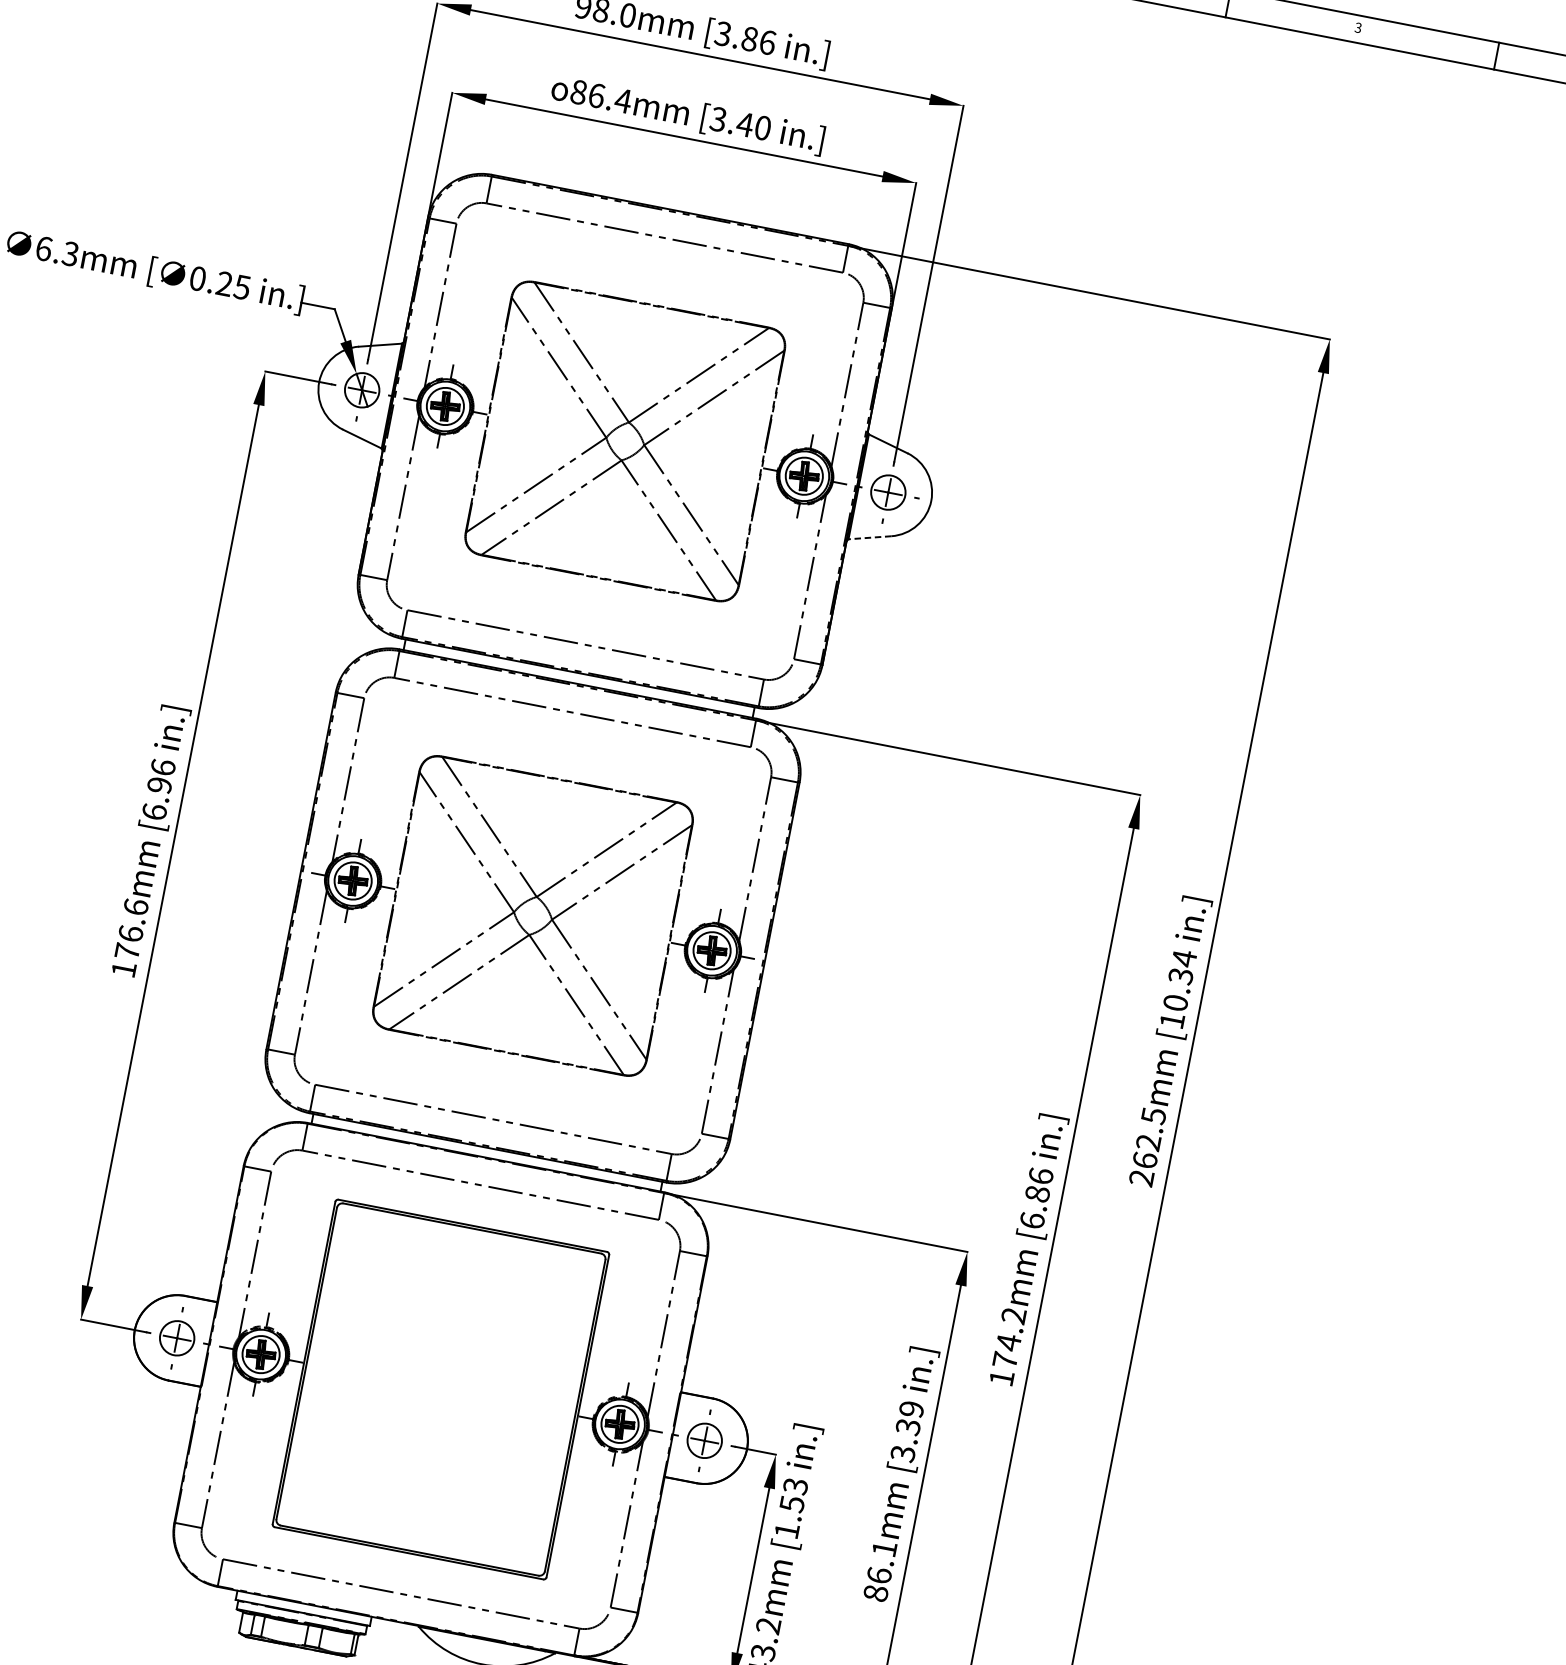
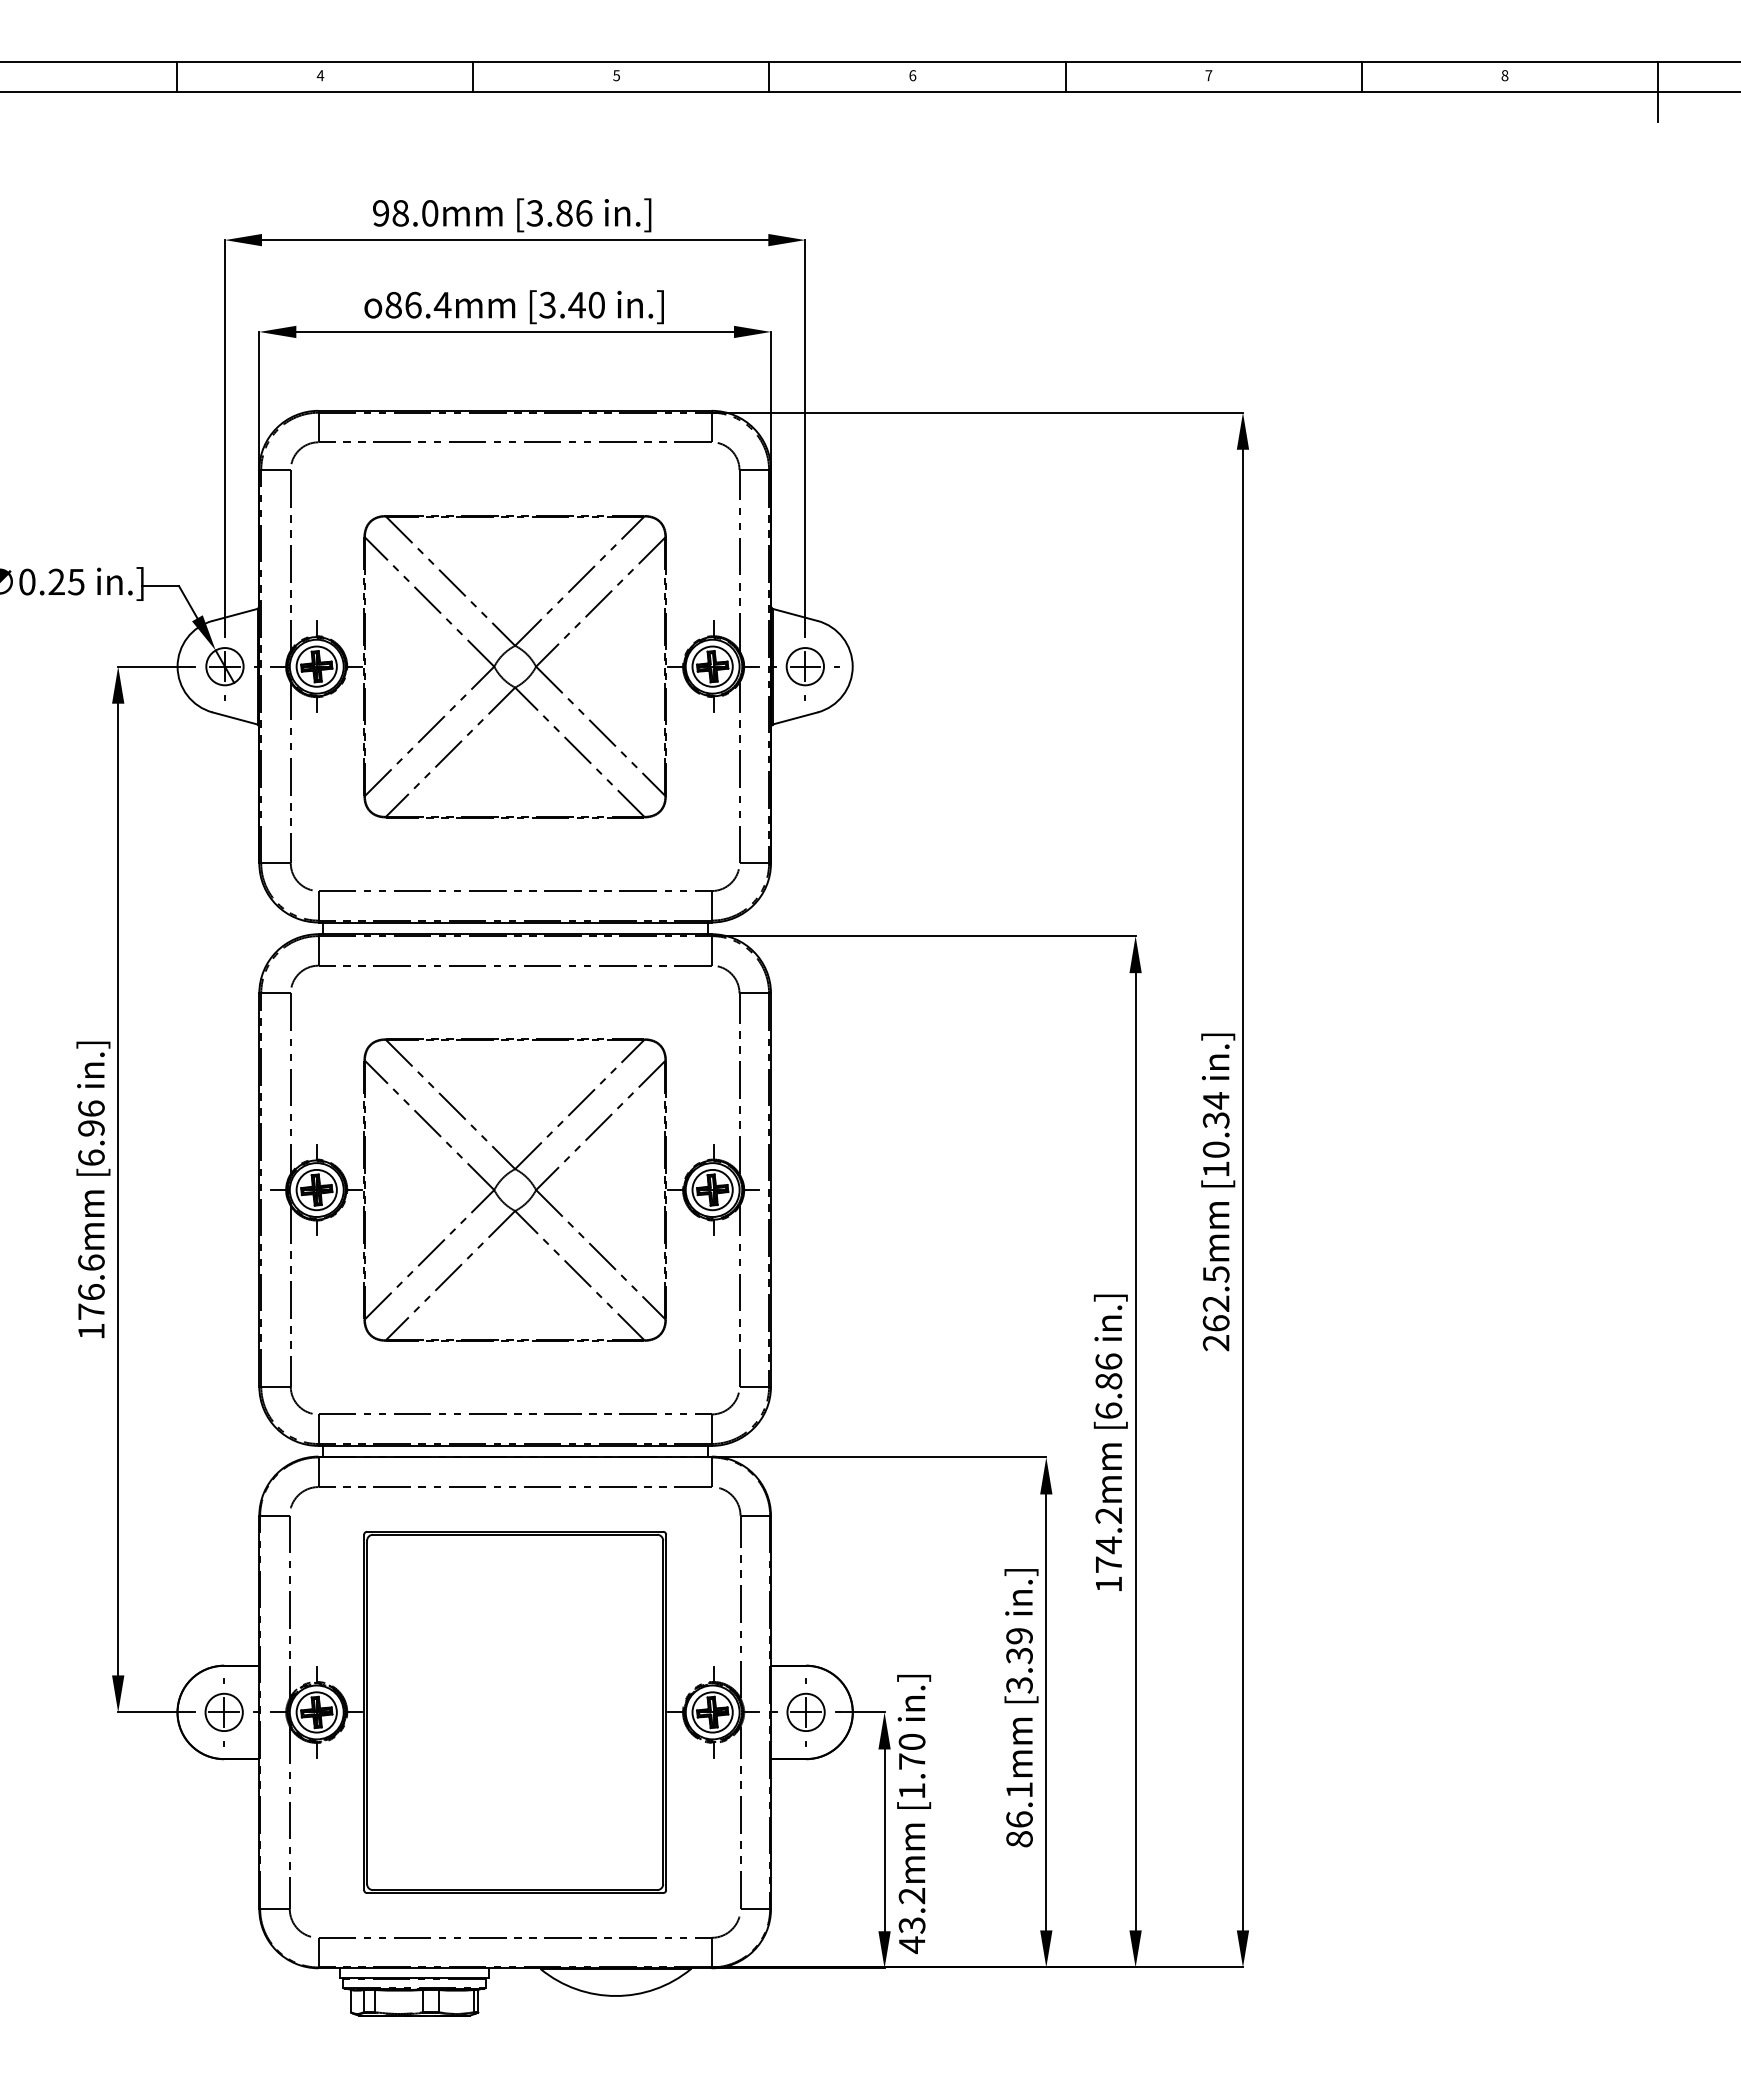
text: (1358, 27) -> (1208, 75), 3 -> 7
line: (869, 537) -> (794, 718), dashed -> solid
text: (793, 1494) -> (911, 1751), [1.53 -> [1.70

